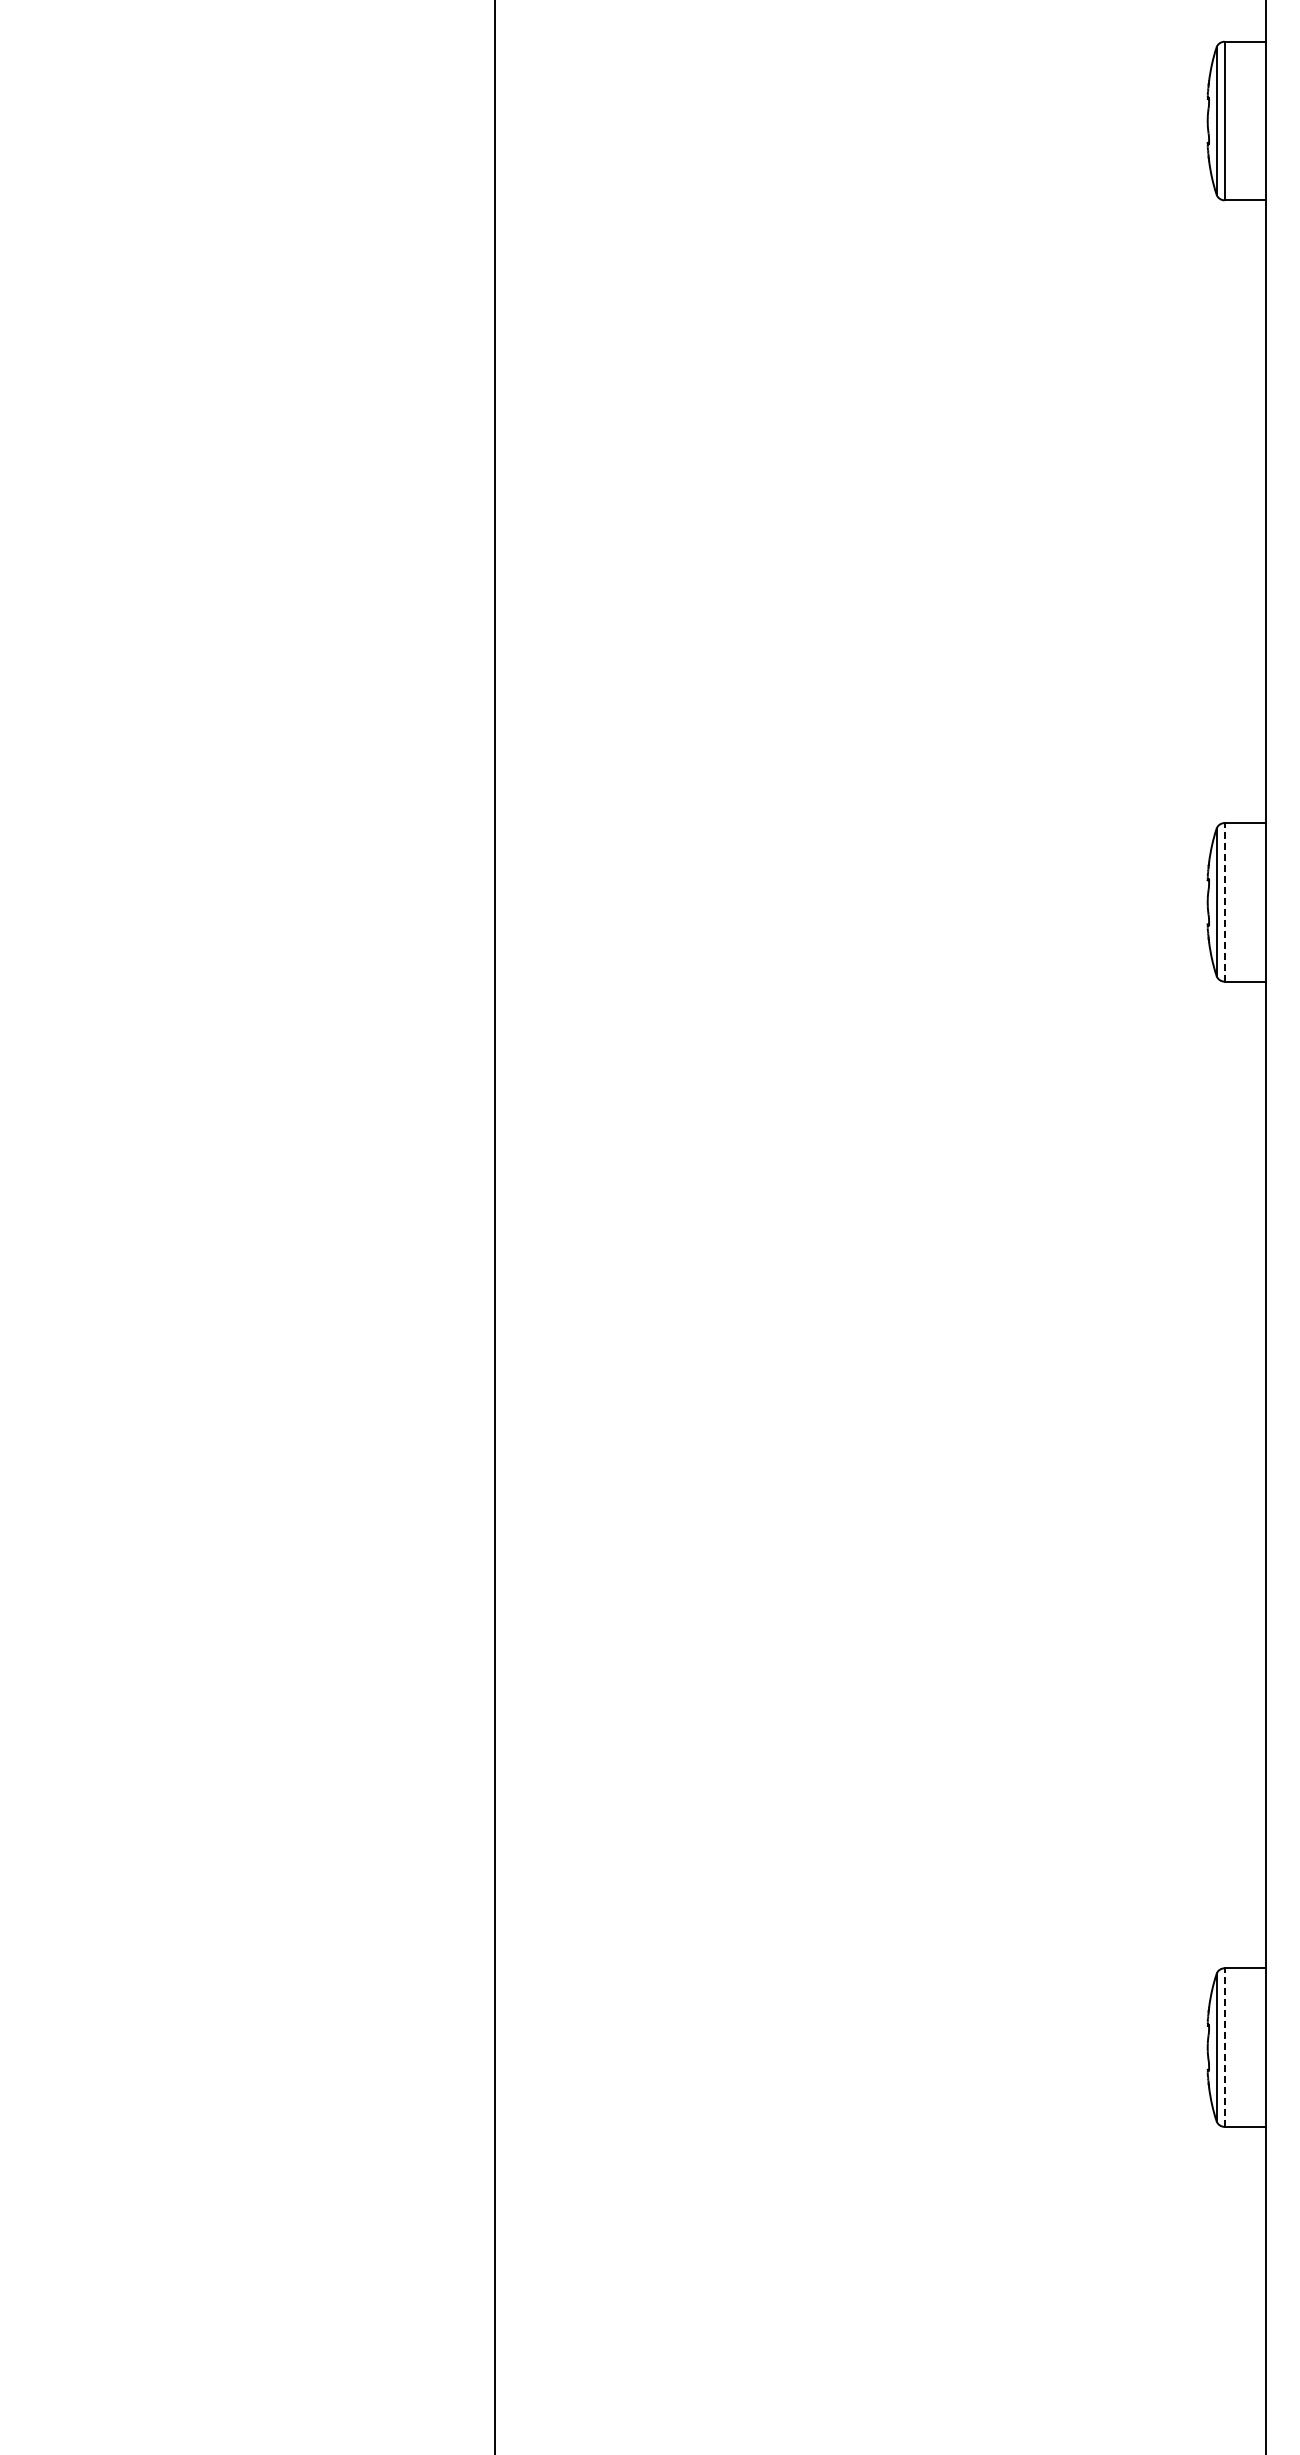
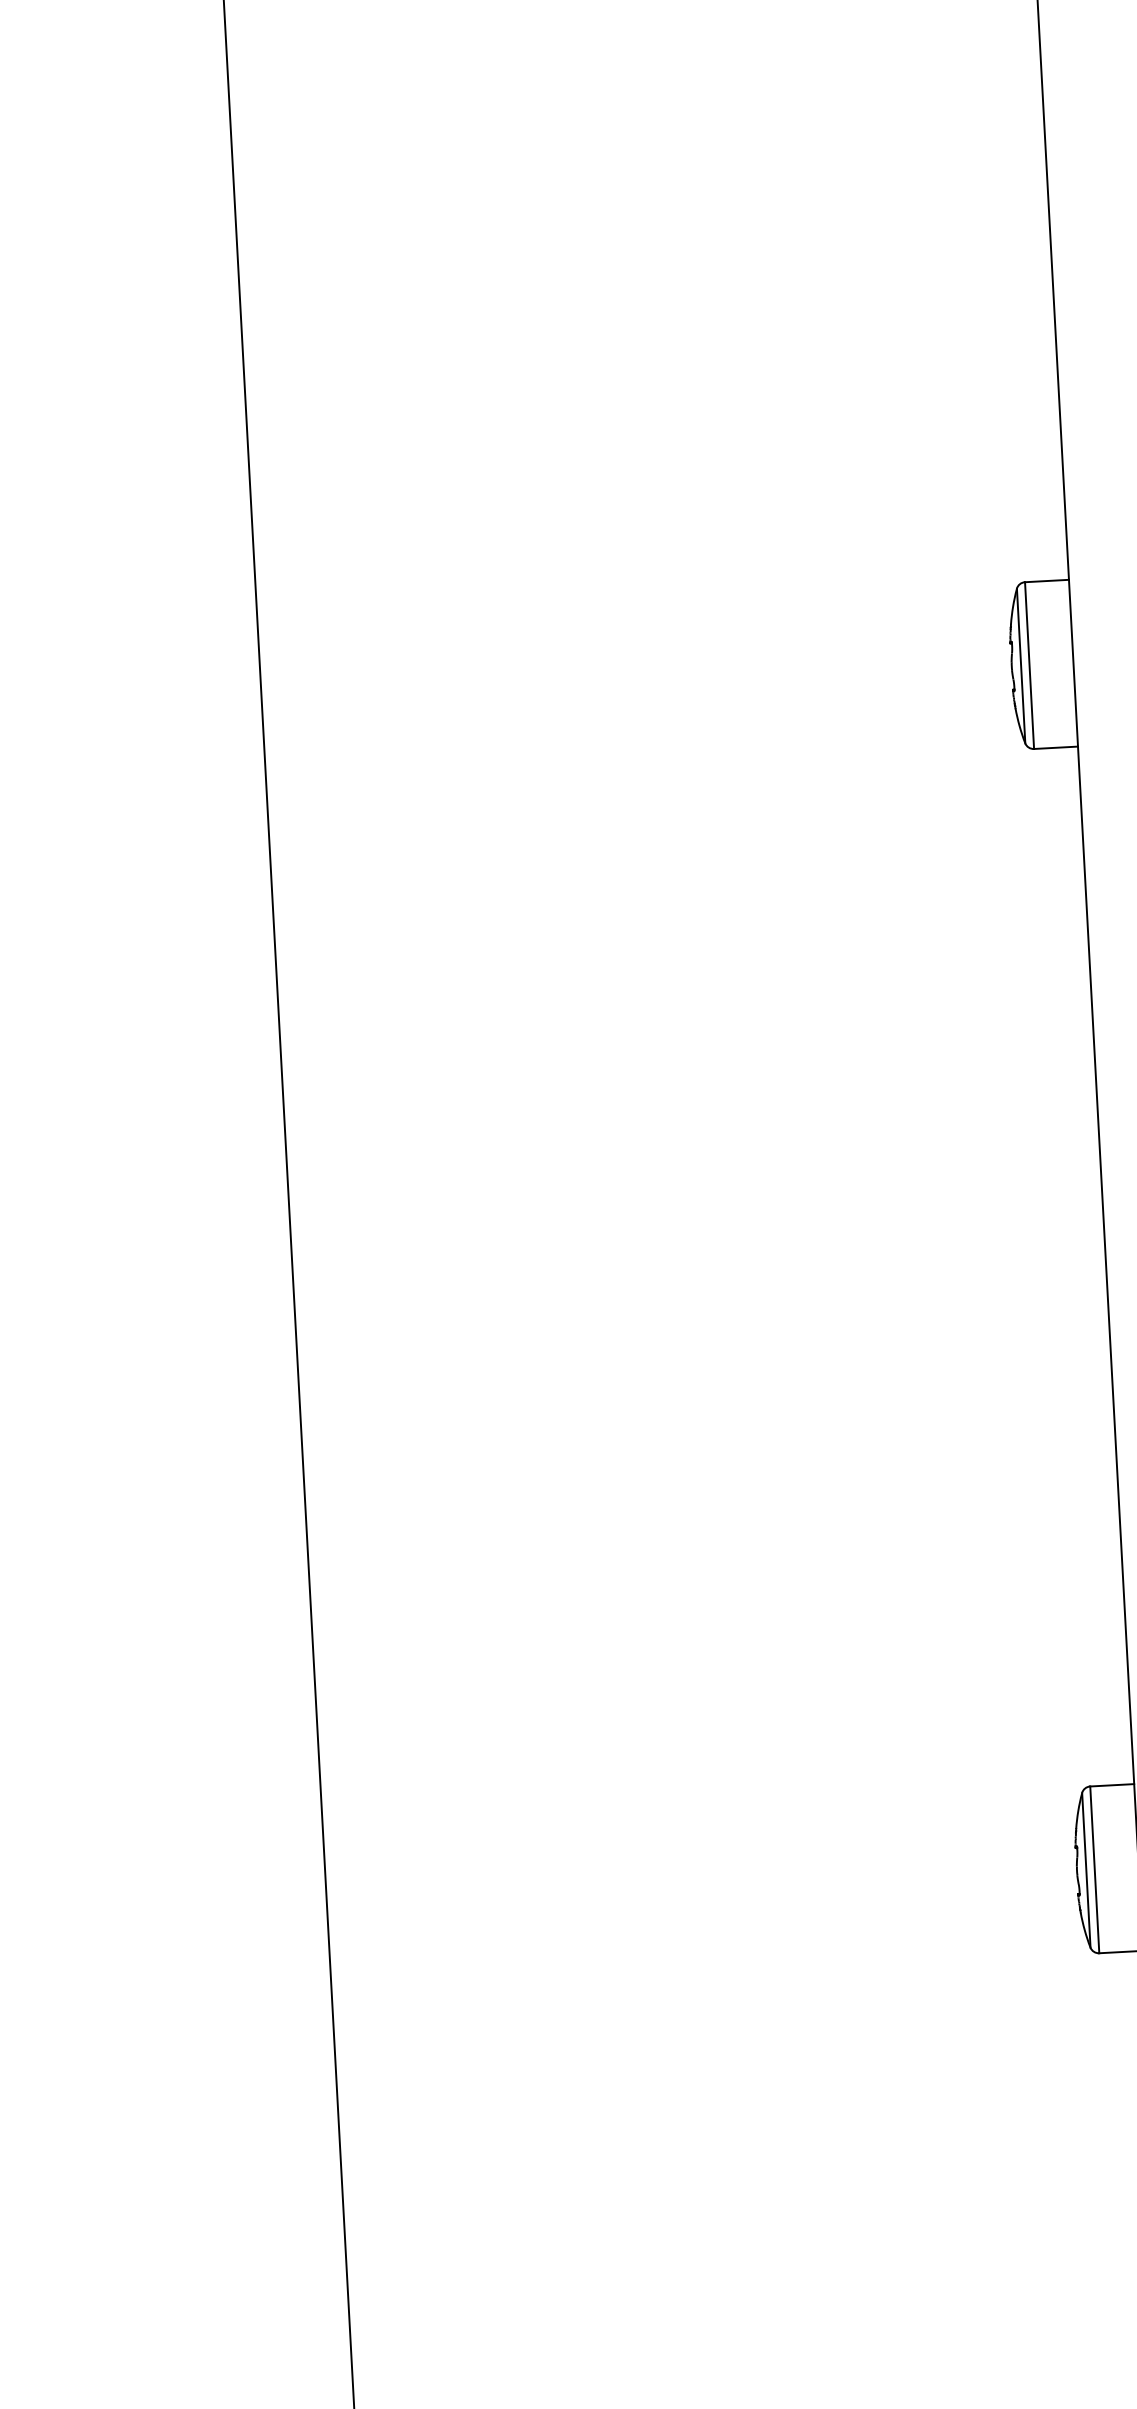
line: (1224, 901) -> (1029, 664), dashed -> solid
line: (1224, 2047) -> (1094, 1869), dashed -> solid

